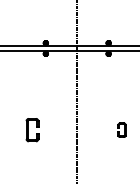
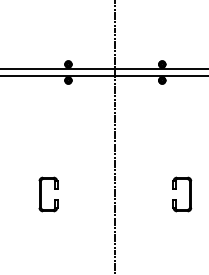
part: (121, 130) -> (181, 195), size x1.67

